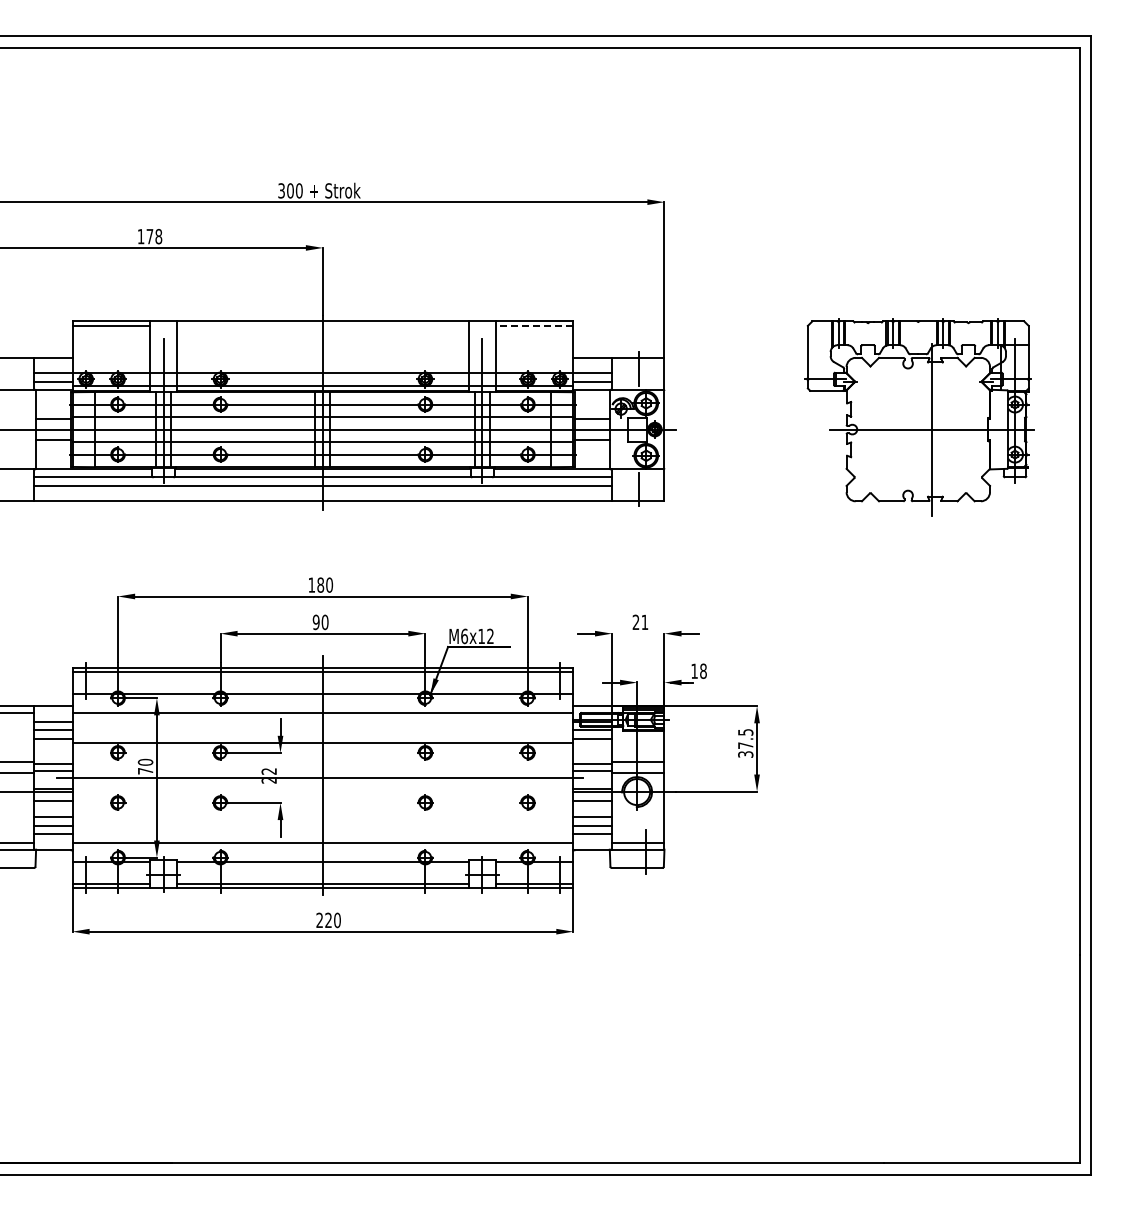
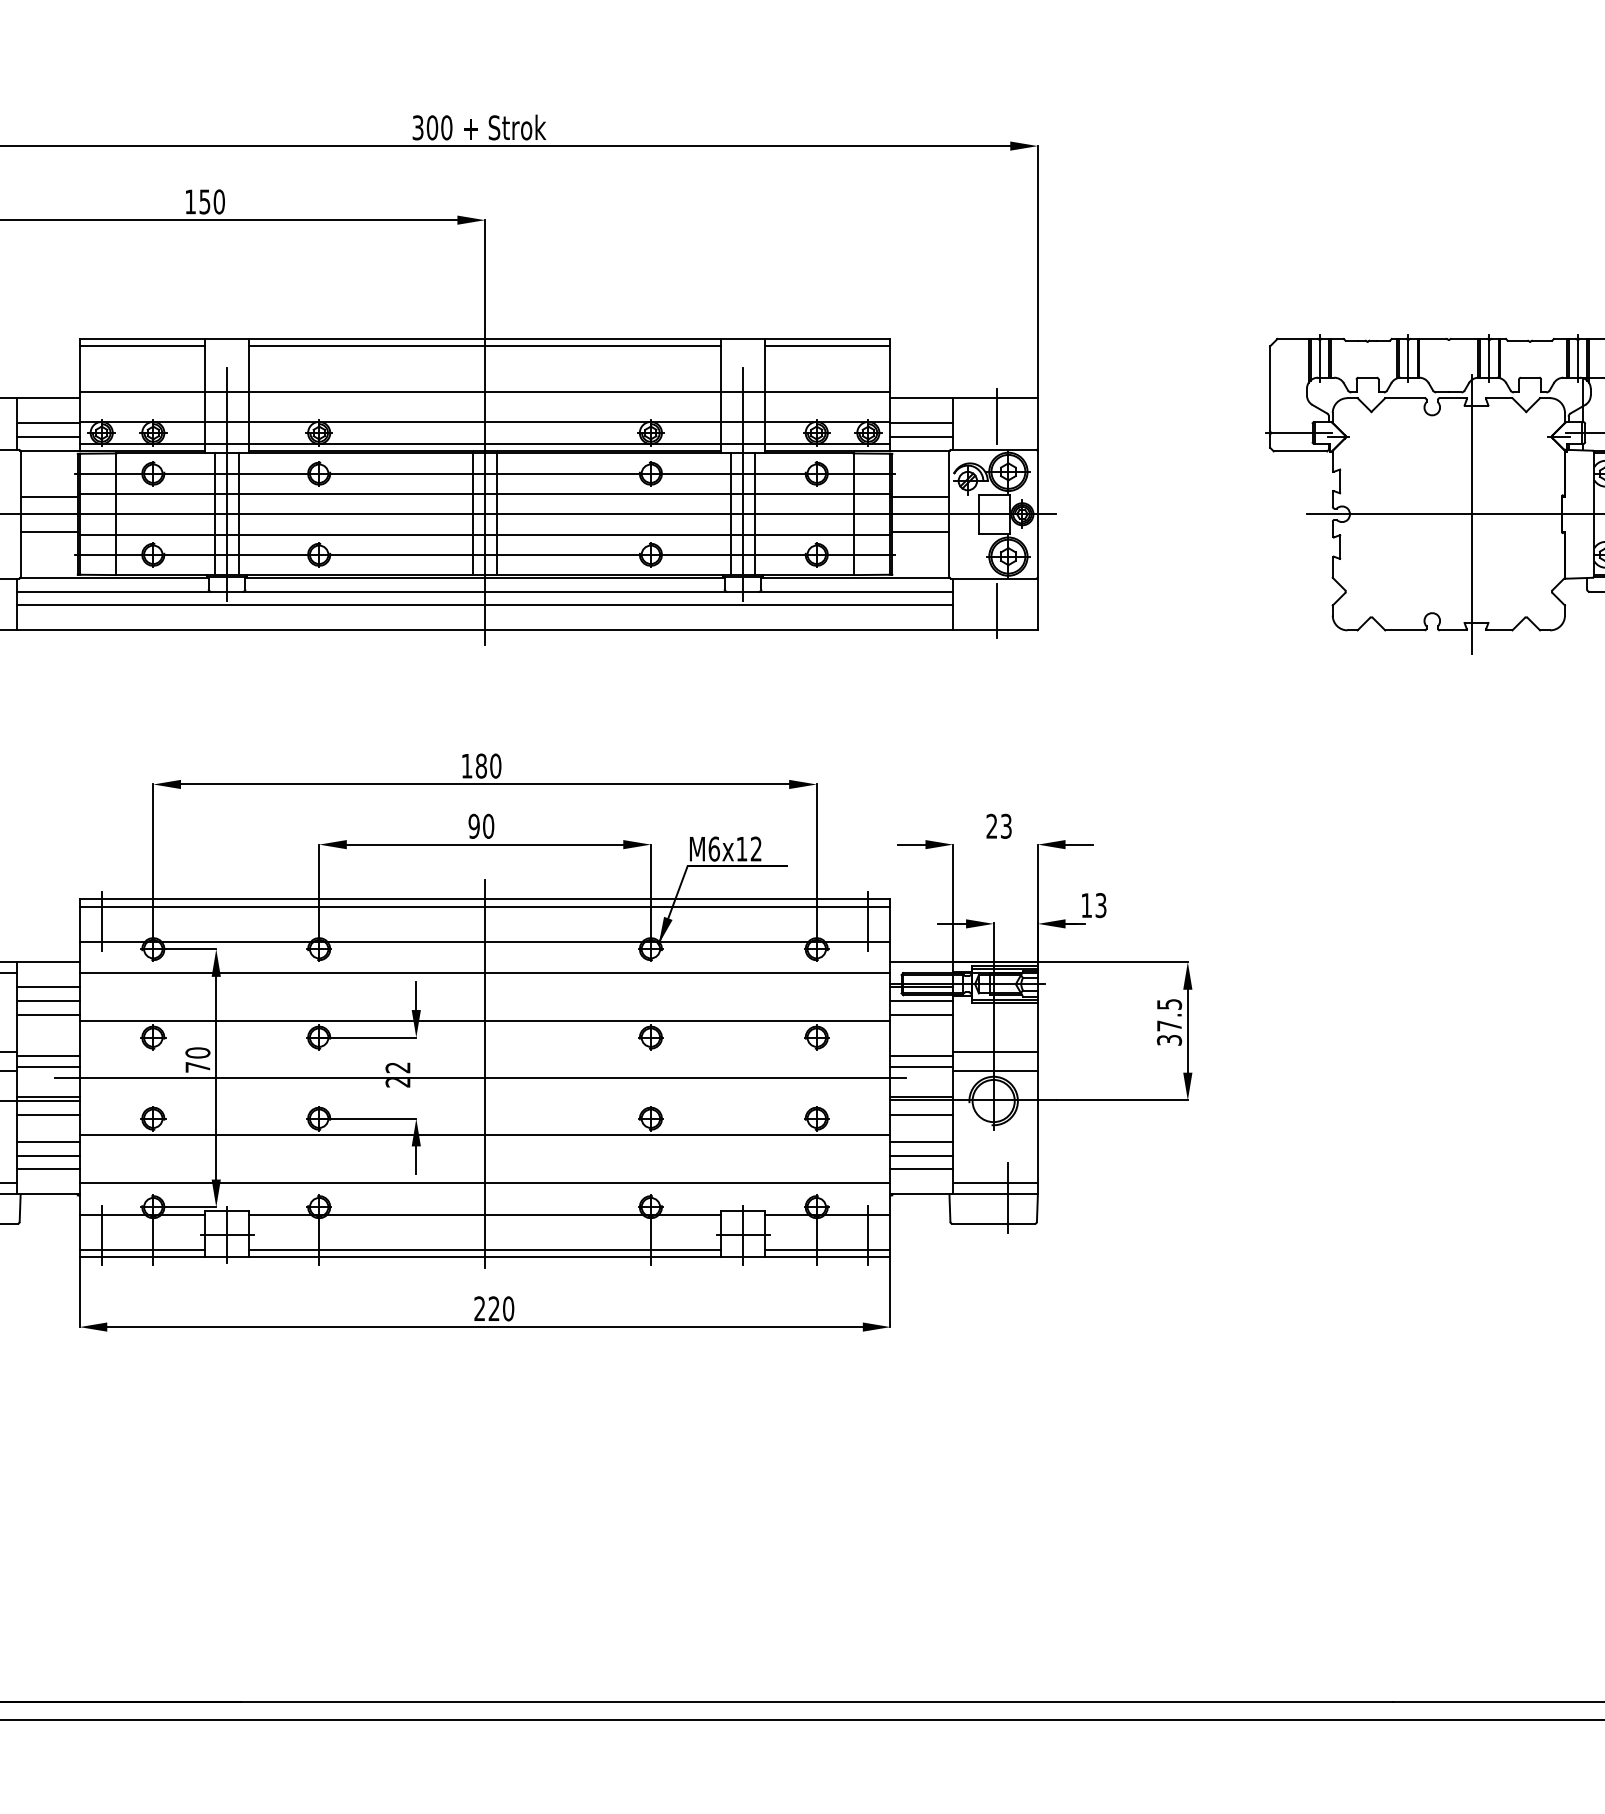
text: (154, 236) -> (212, 201), 178 -> 150
line: (322, 325) -> (484, 345), added
line: (534, 325) -> (827, 345), dashed -> solid
line: (322, 354) -> (484, 392), added
text: (644, 622) -> (1005, 826), 21 -> 23
text: (703, 670) -> (1101, 904), 18 -> 13
line: (322, 813) -> (484, 1135), added

